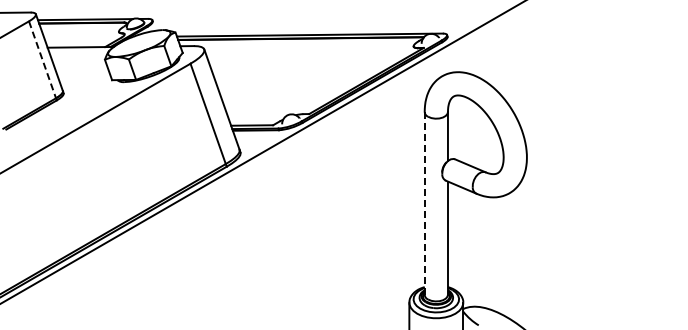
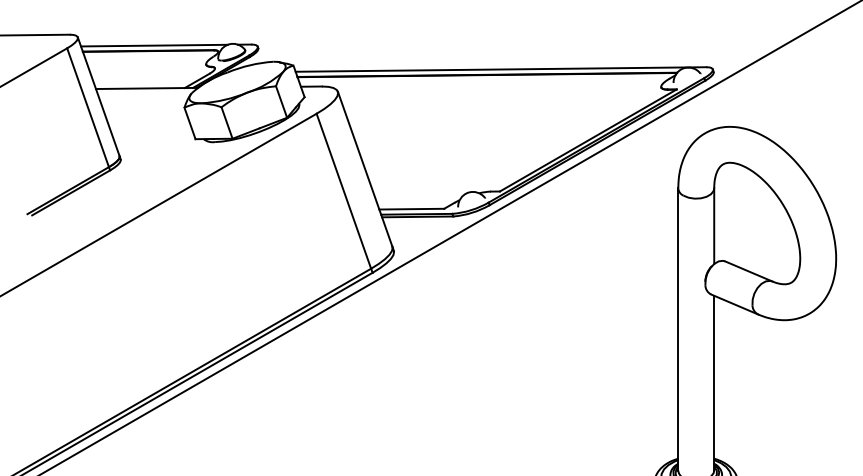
line: (42, 59) -> (88, 107), dashed -> solid
line: (424, 203) -> (677, 329), dashed -> solid

